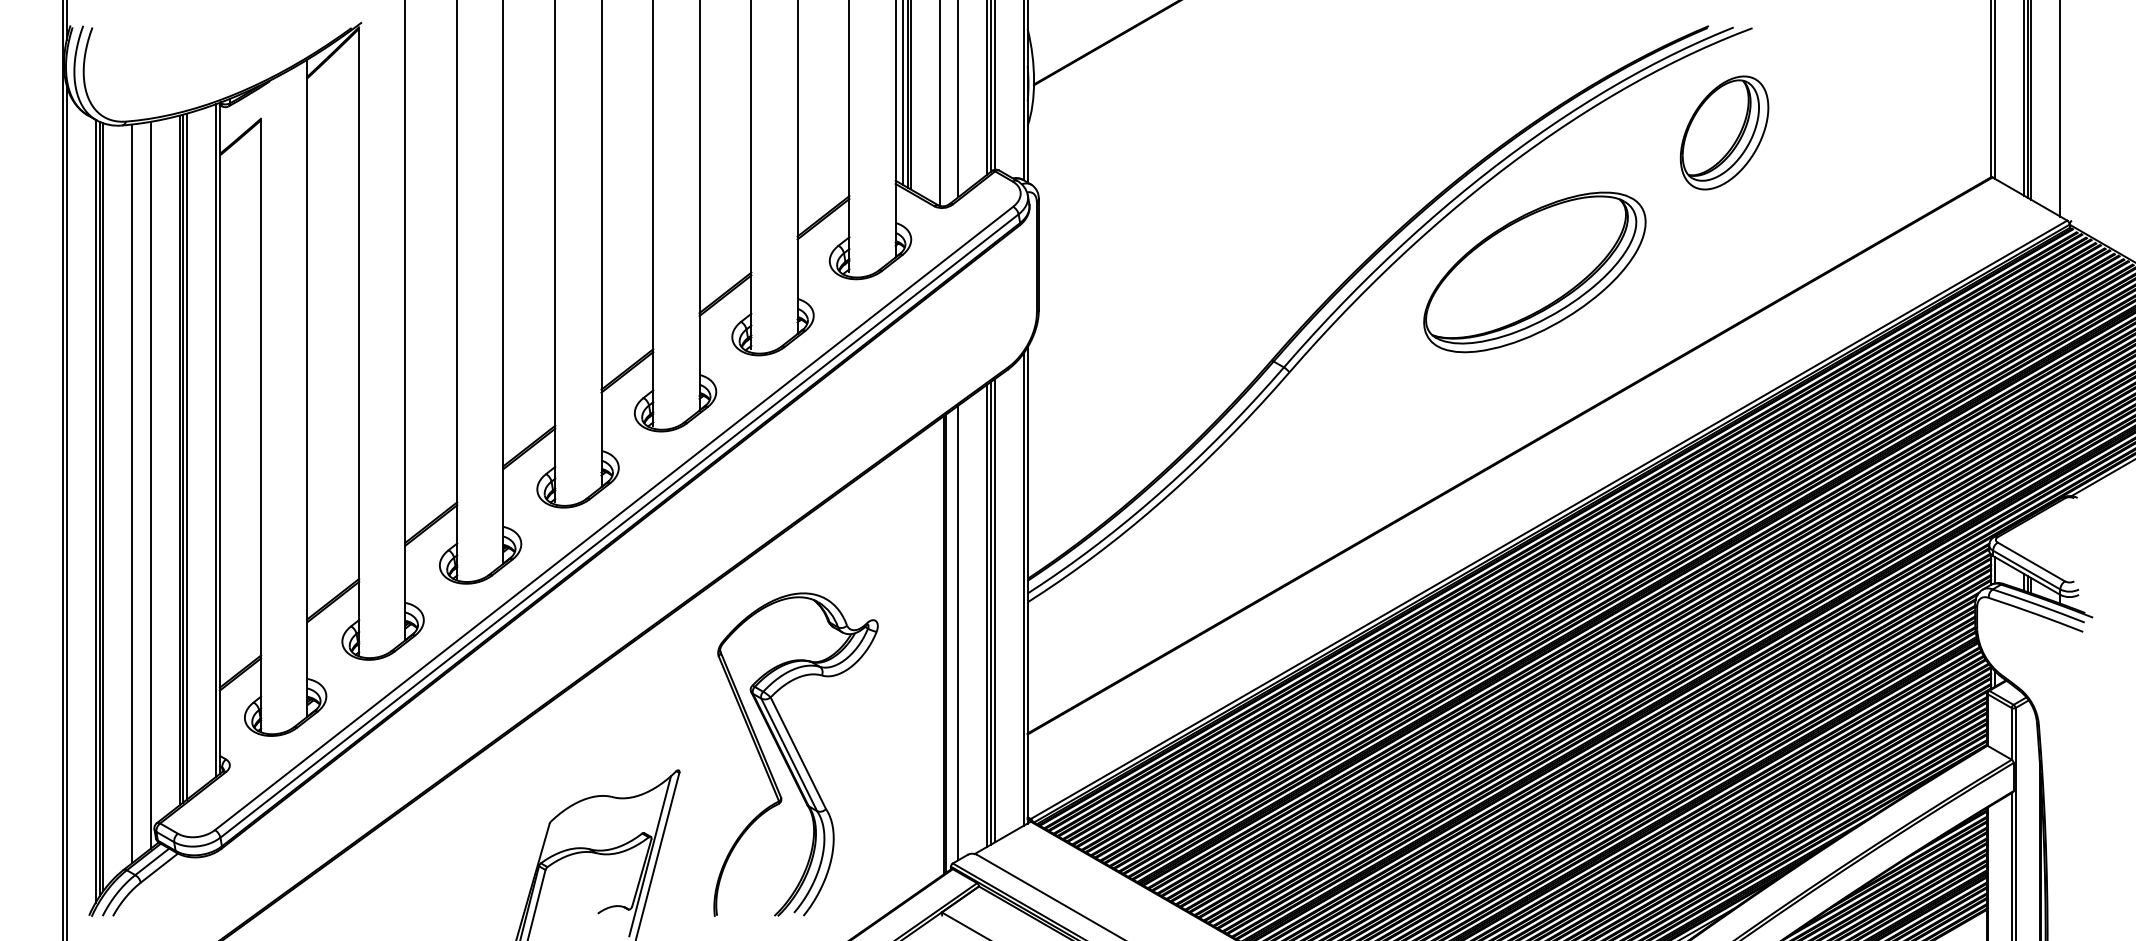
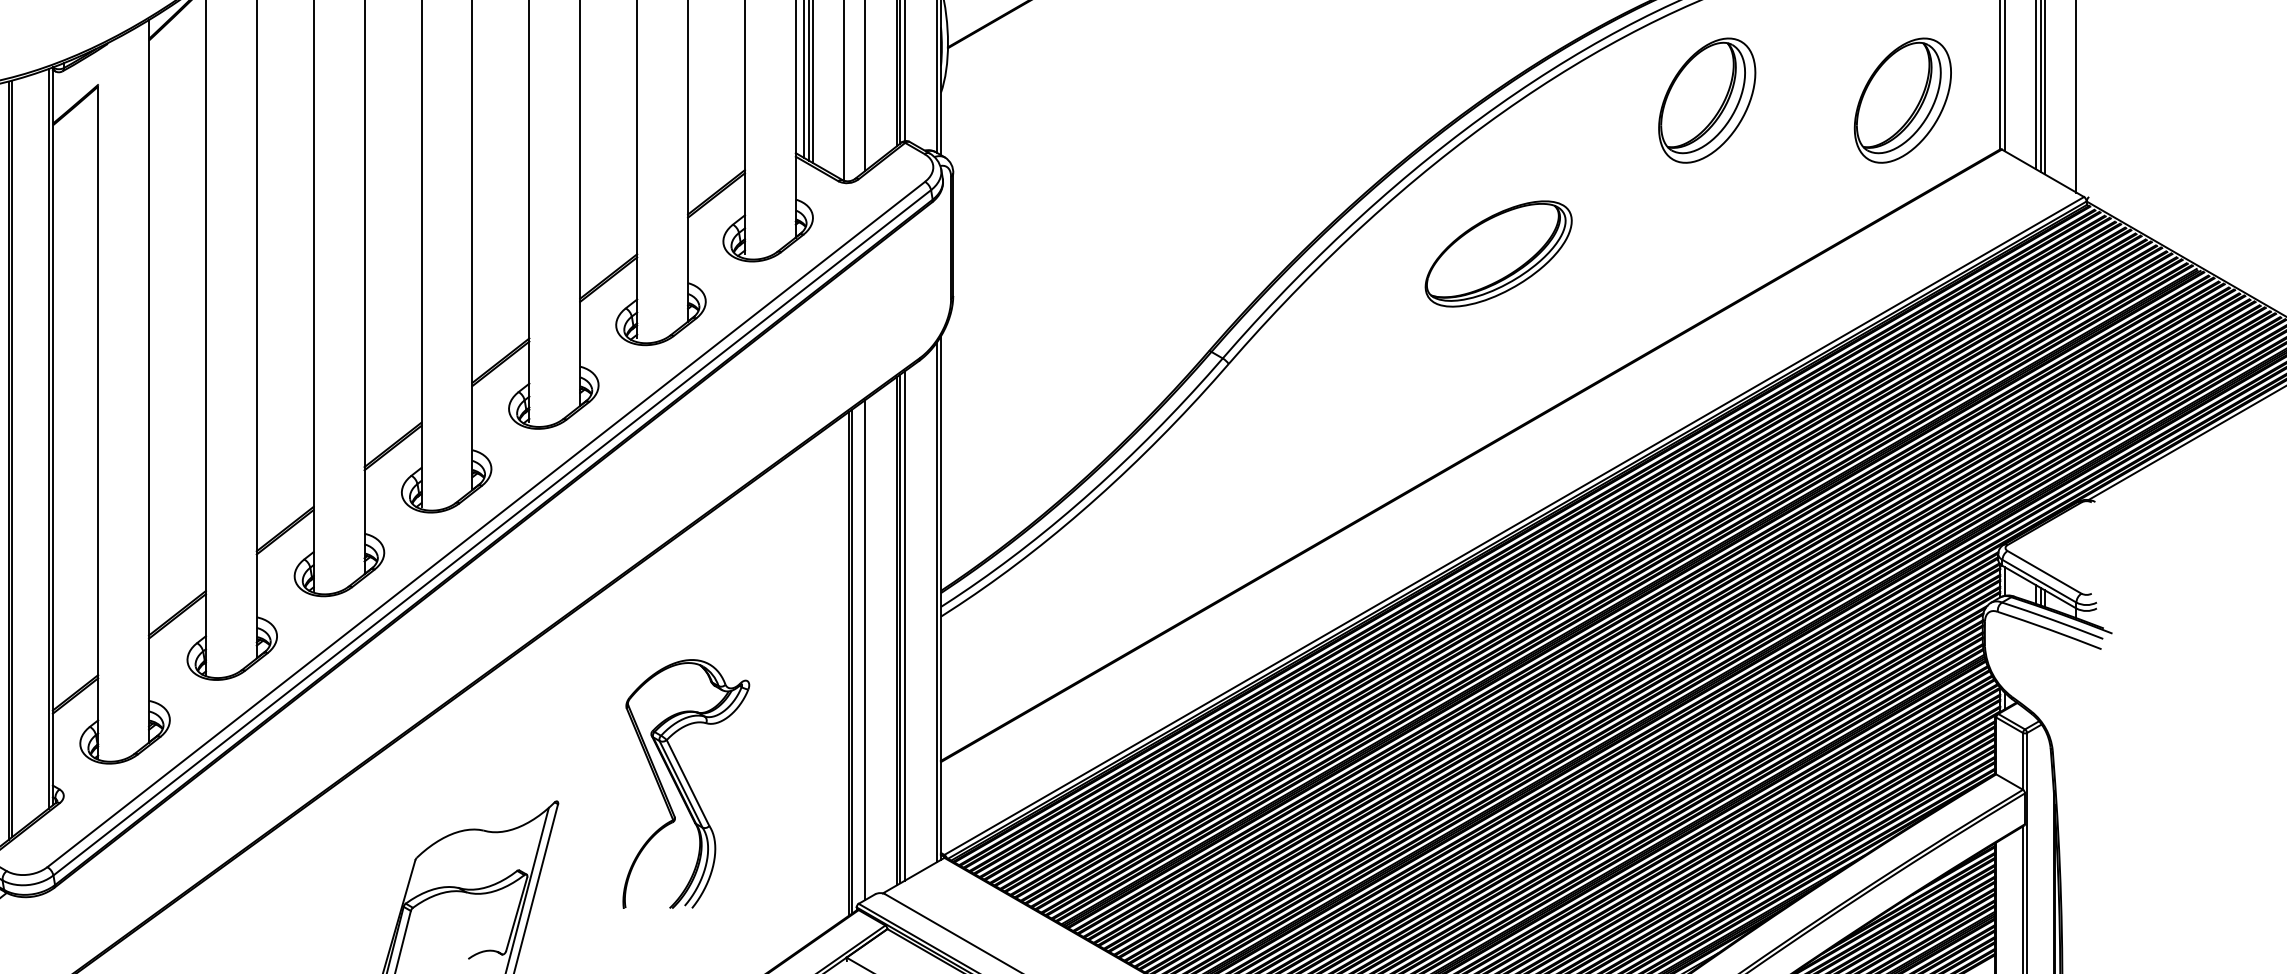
part: (1902, 132) -> (1902, 100), added
part: (1534, 272) -> (1498, 254), size x0.6
line: (187, 456) -> (17, 456), removed
part: (795, 754) -> (685, 784), size x0.7

